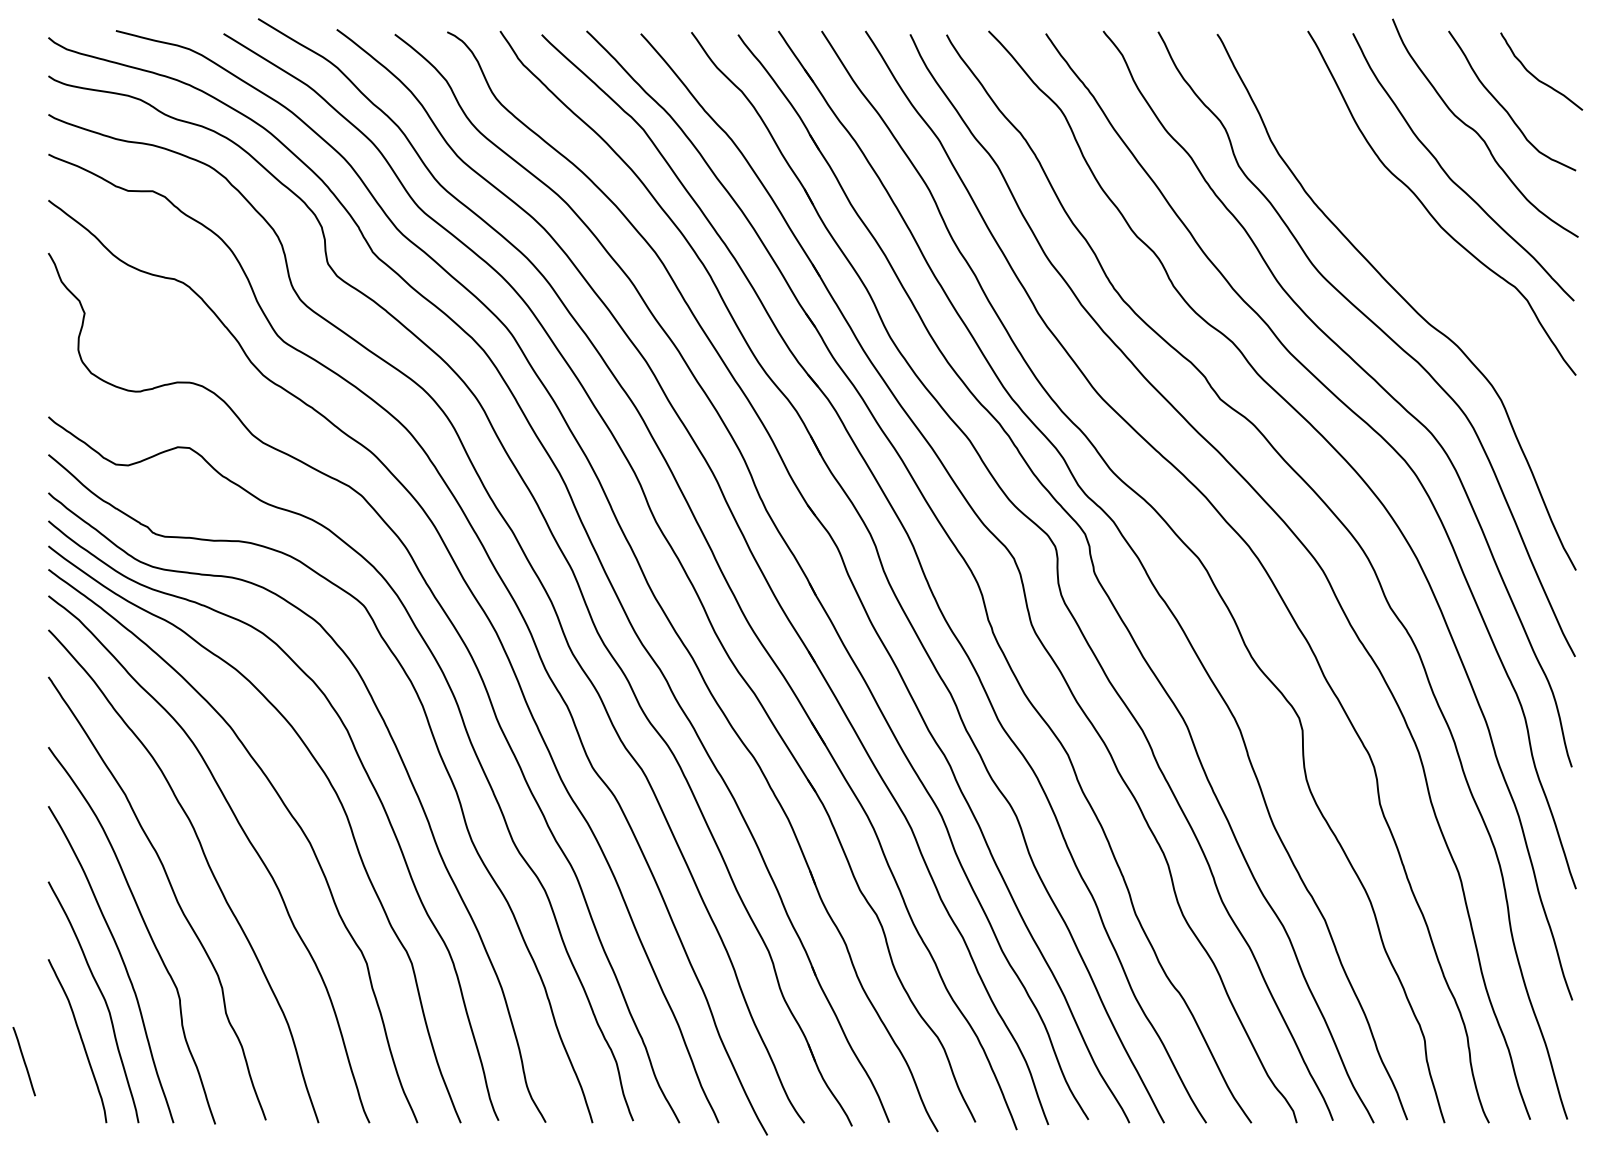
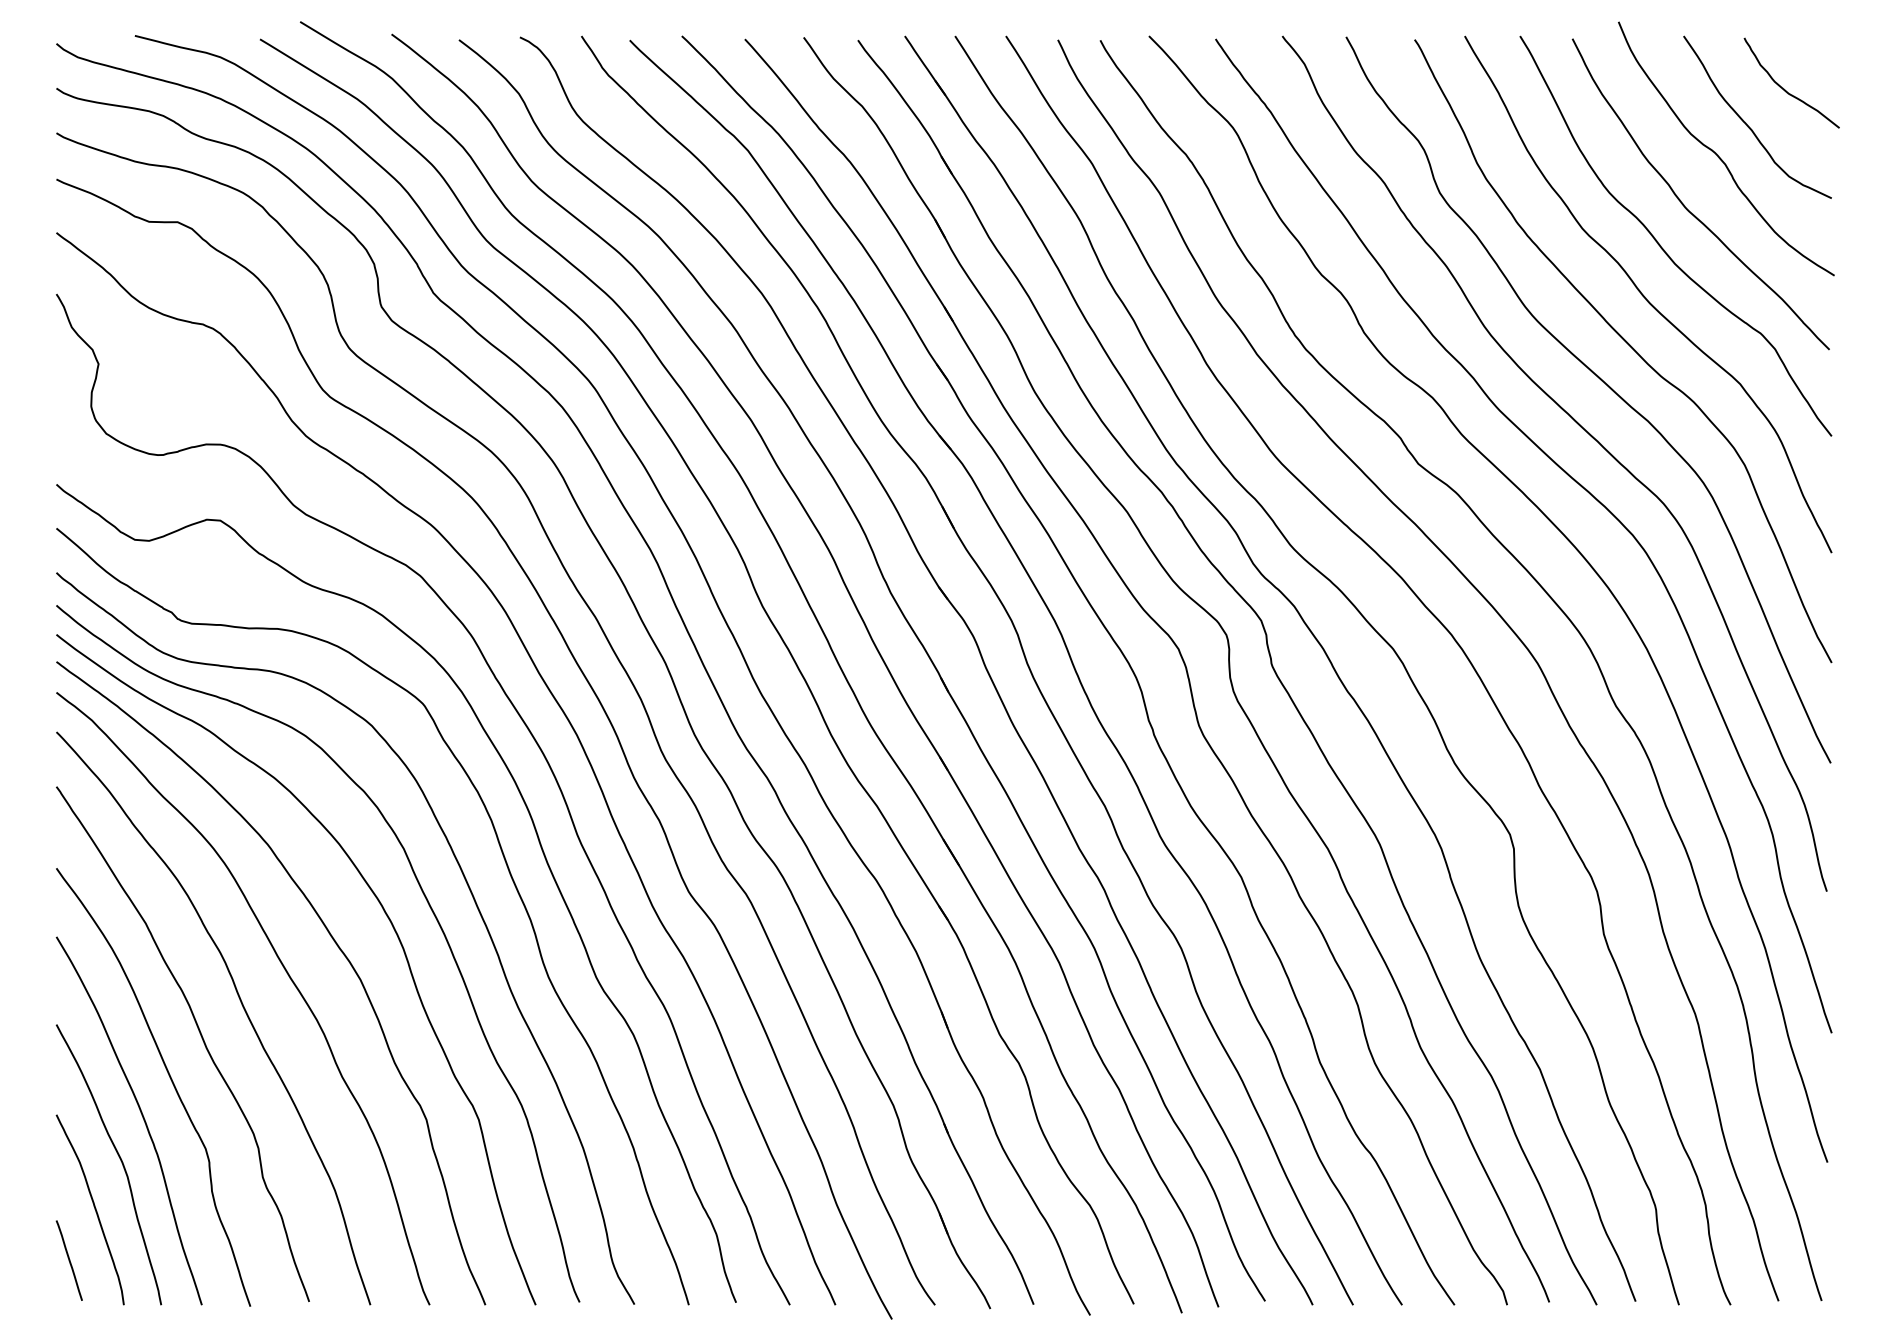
curve: (1415, 255) -> (1645, 296), added
line: (23, 1061) -> (68, 1260), moved

